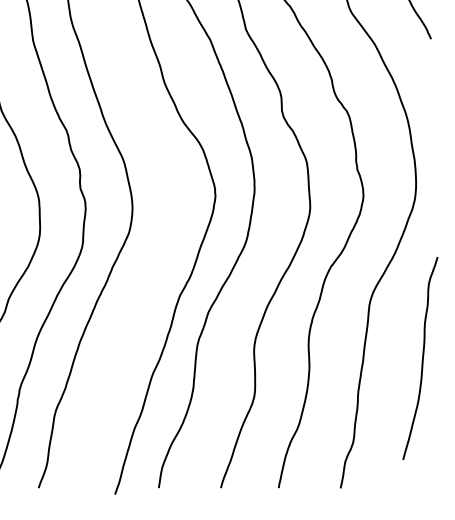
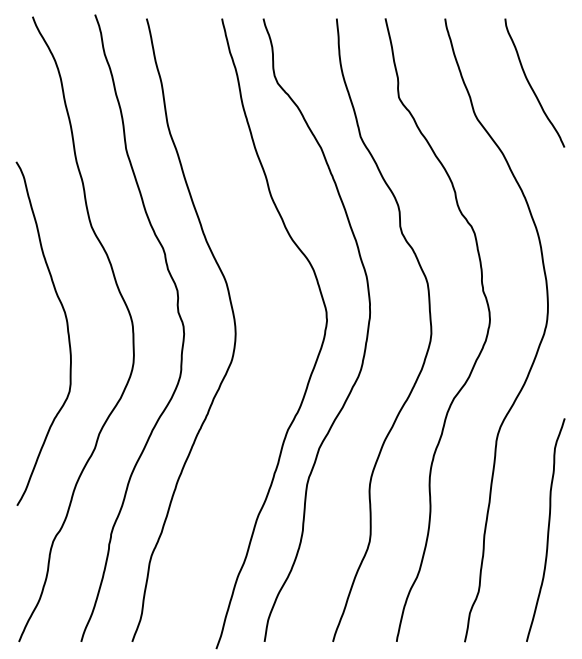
curve: (422, 357) -> (547, 529), moved

